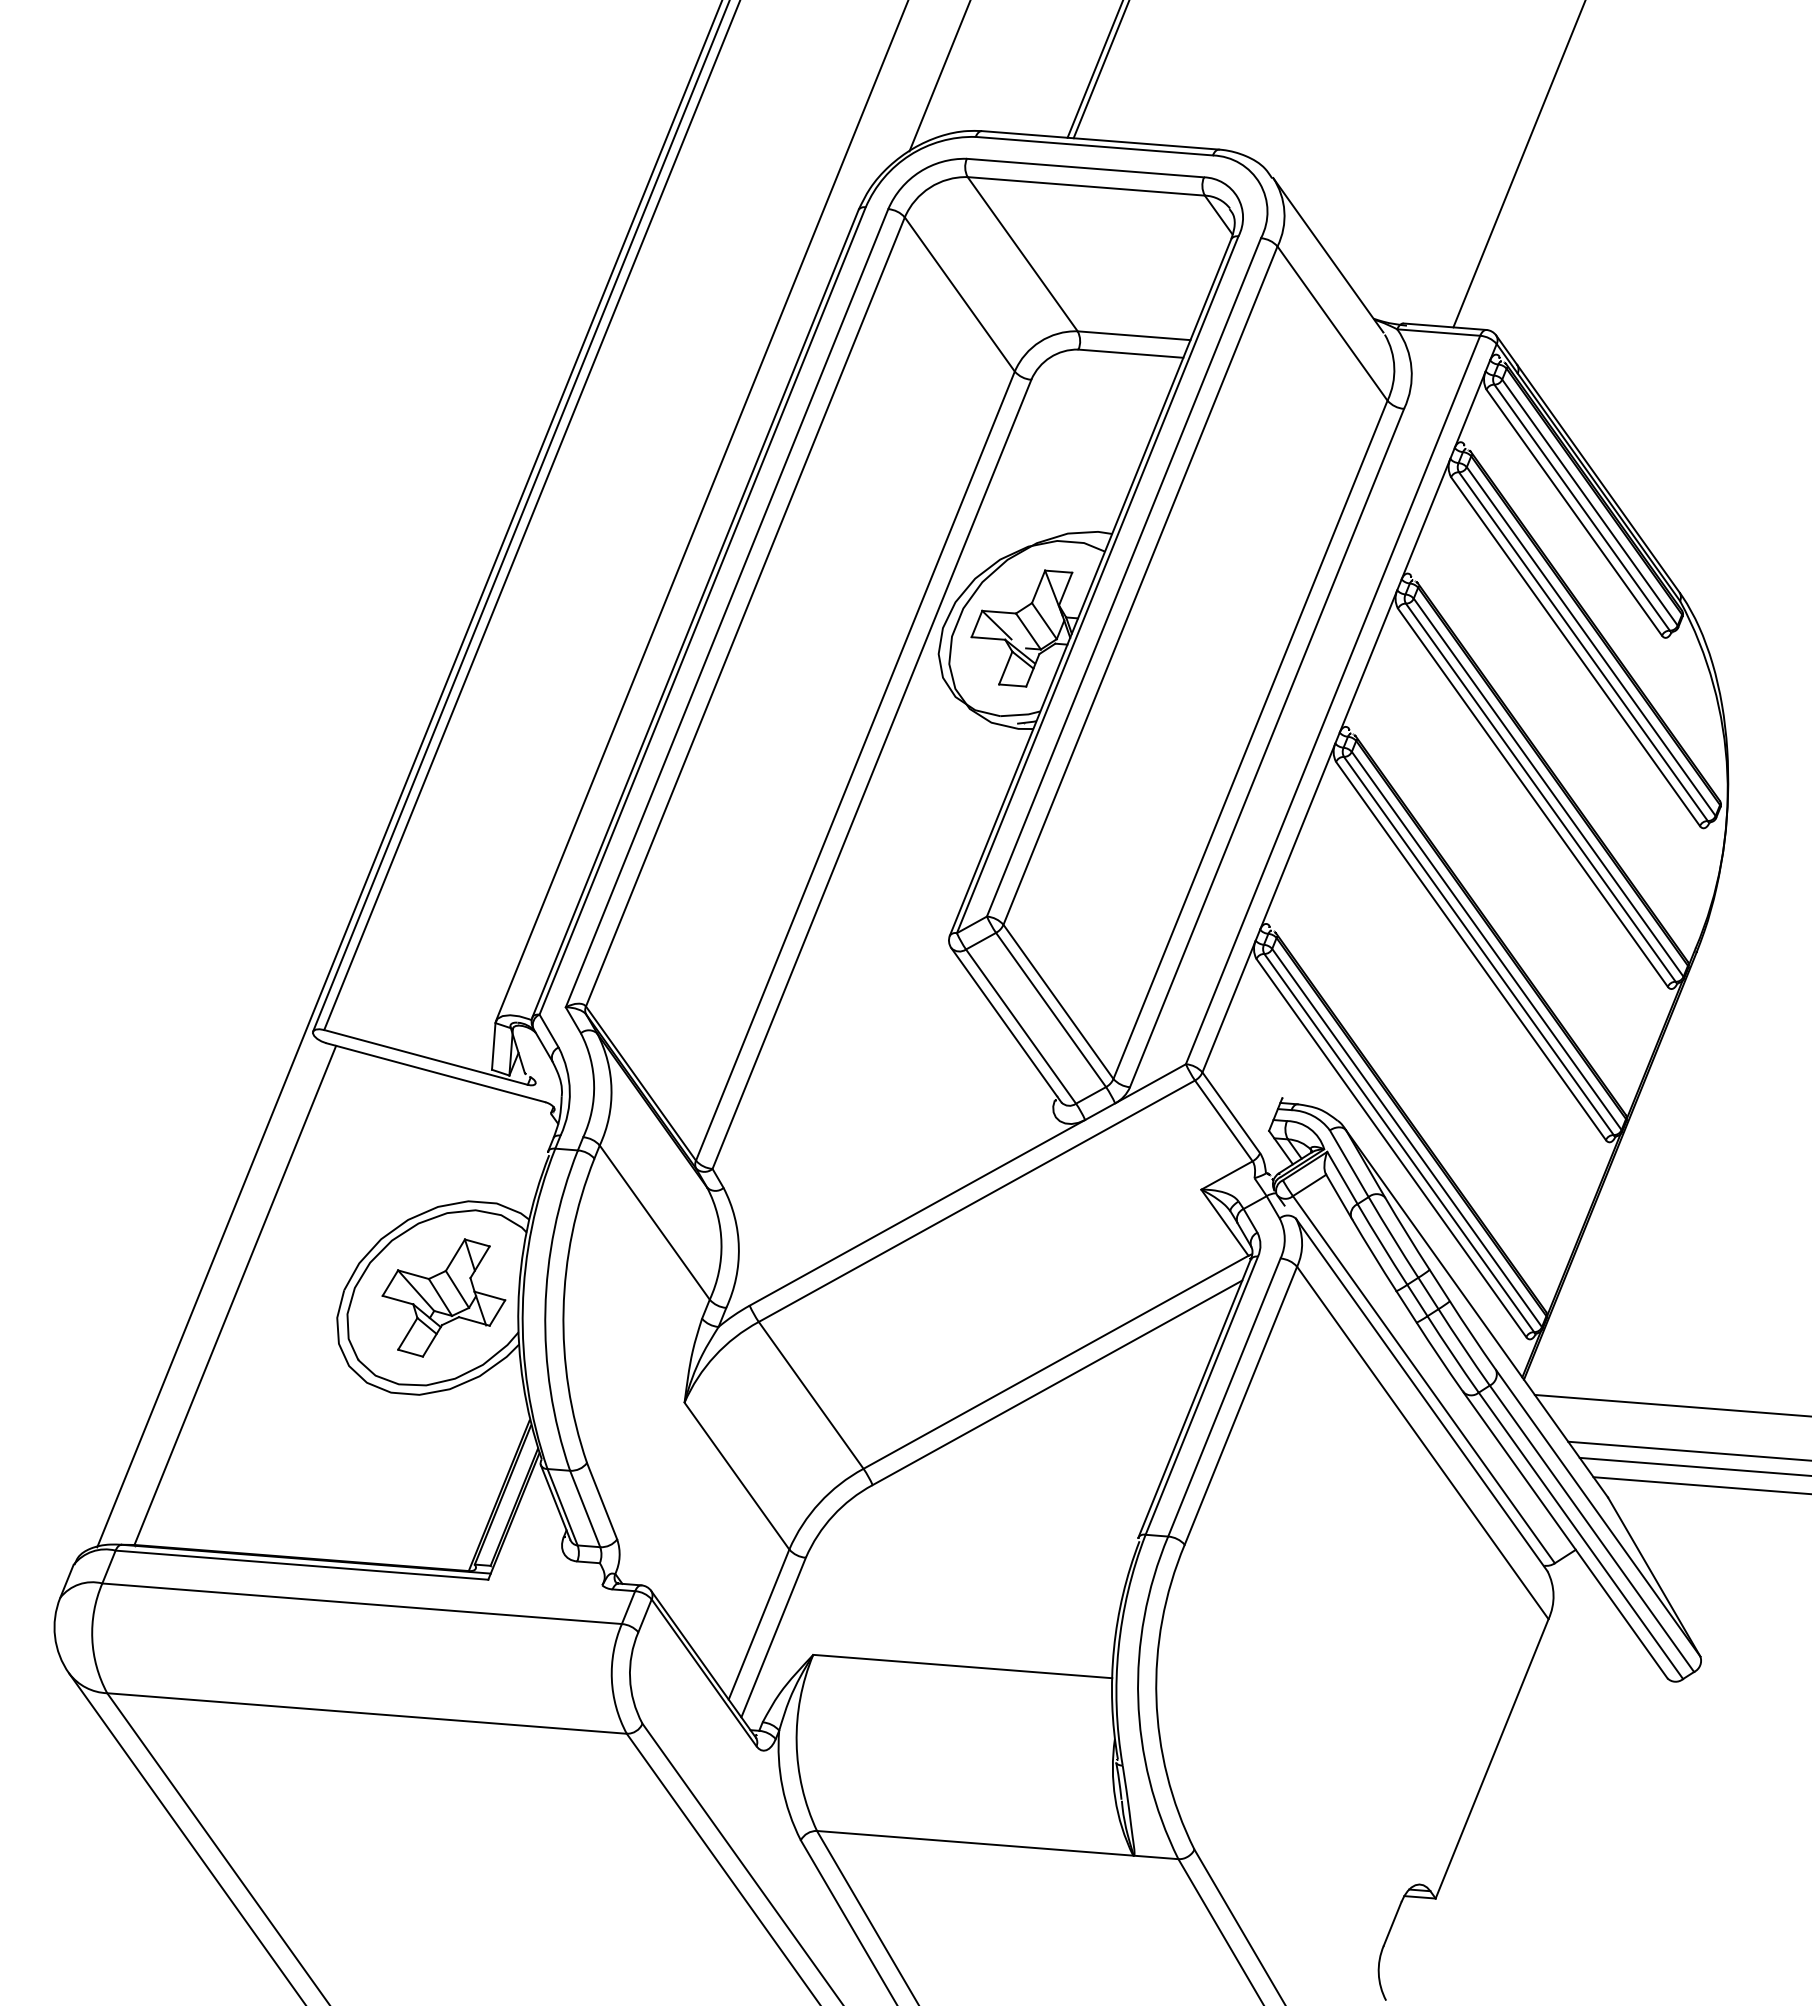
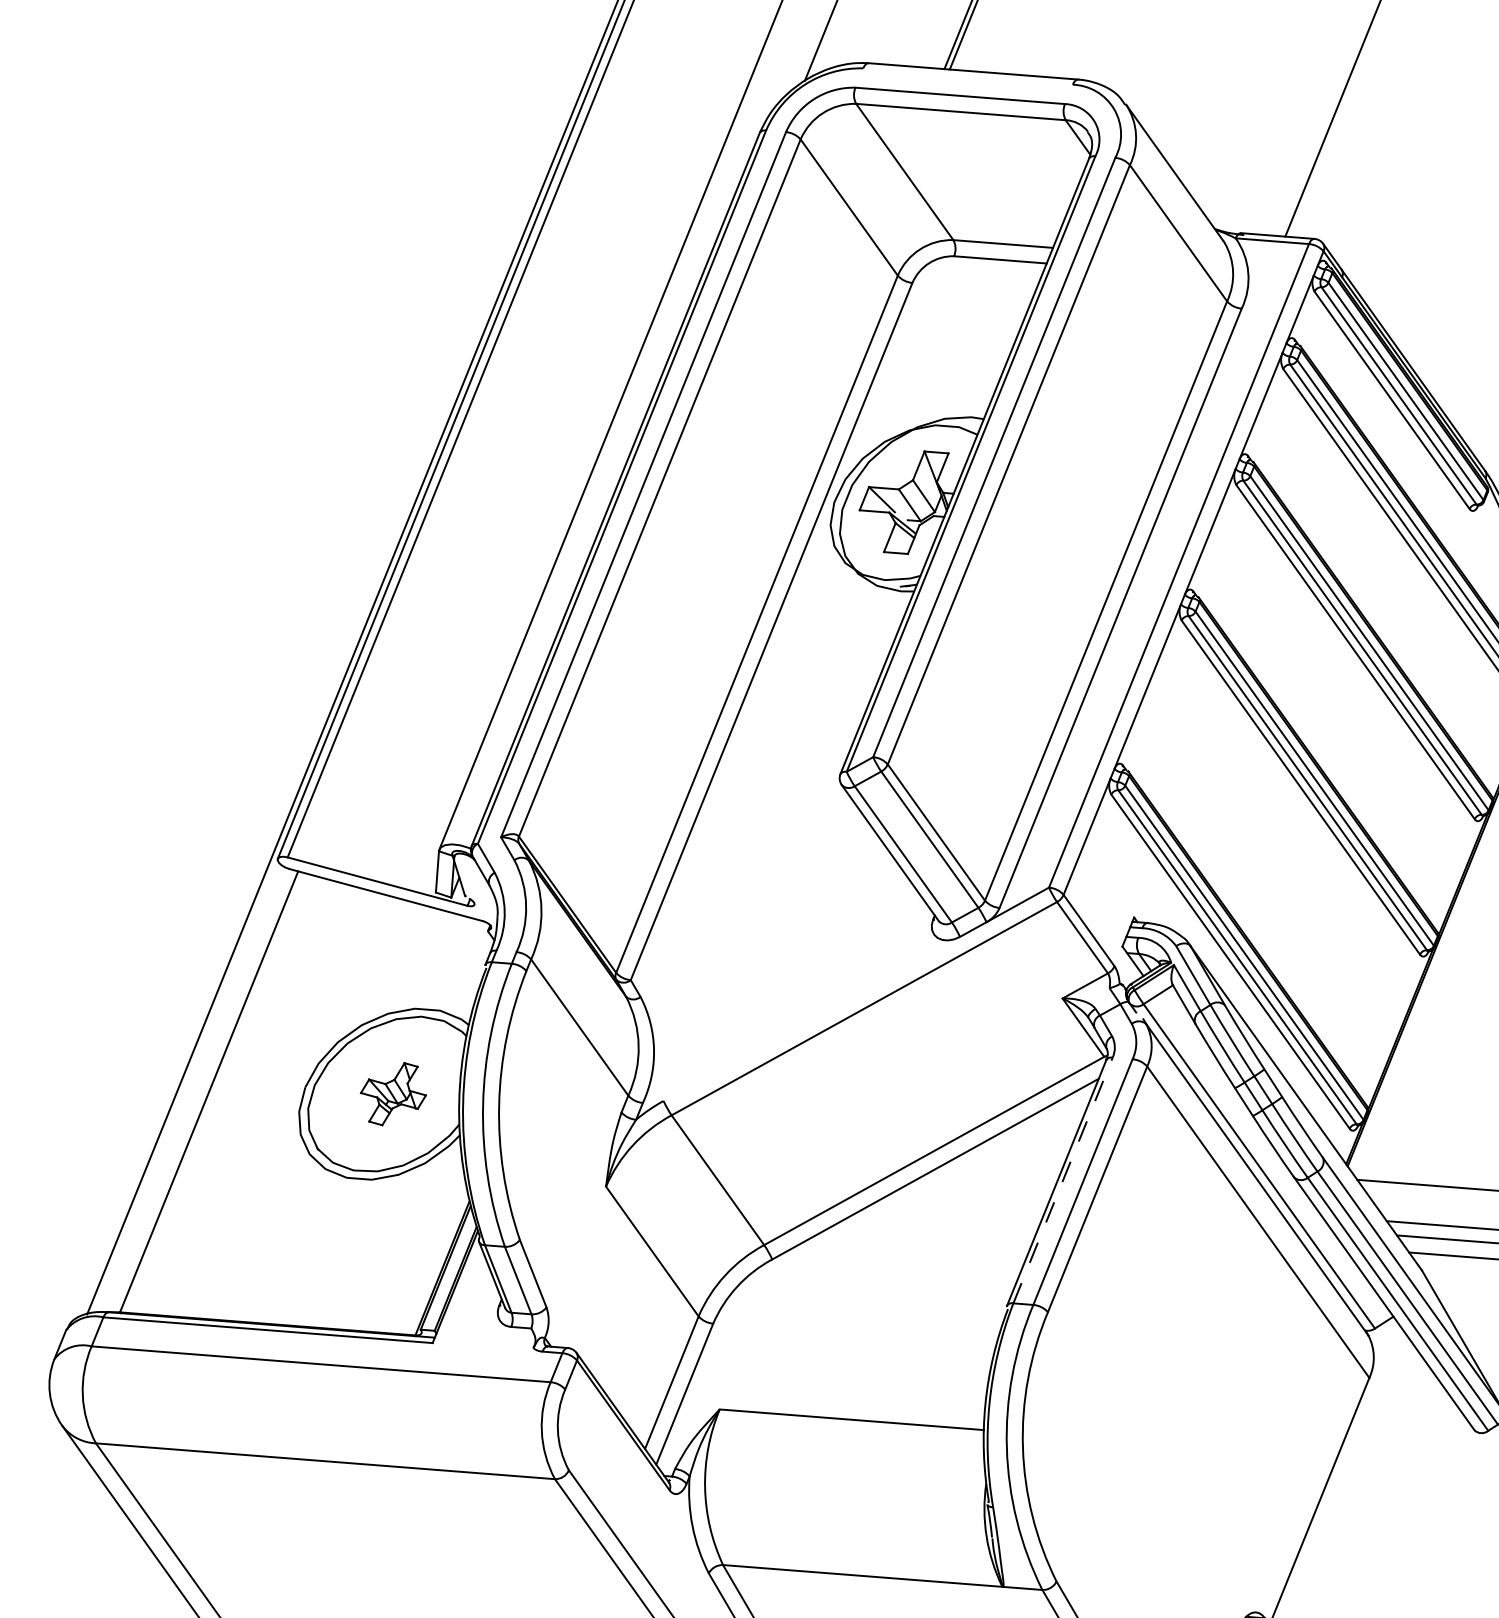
line: (1093, 145) -> (967, 75), removed
line: (917, 1212) -> (811, 1018), removed
part: (443, 1297) -> (393, 1093), size x0.6
line: (1201, 1395) -> (1062, 1180), solid -> dashed

